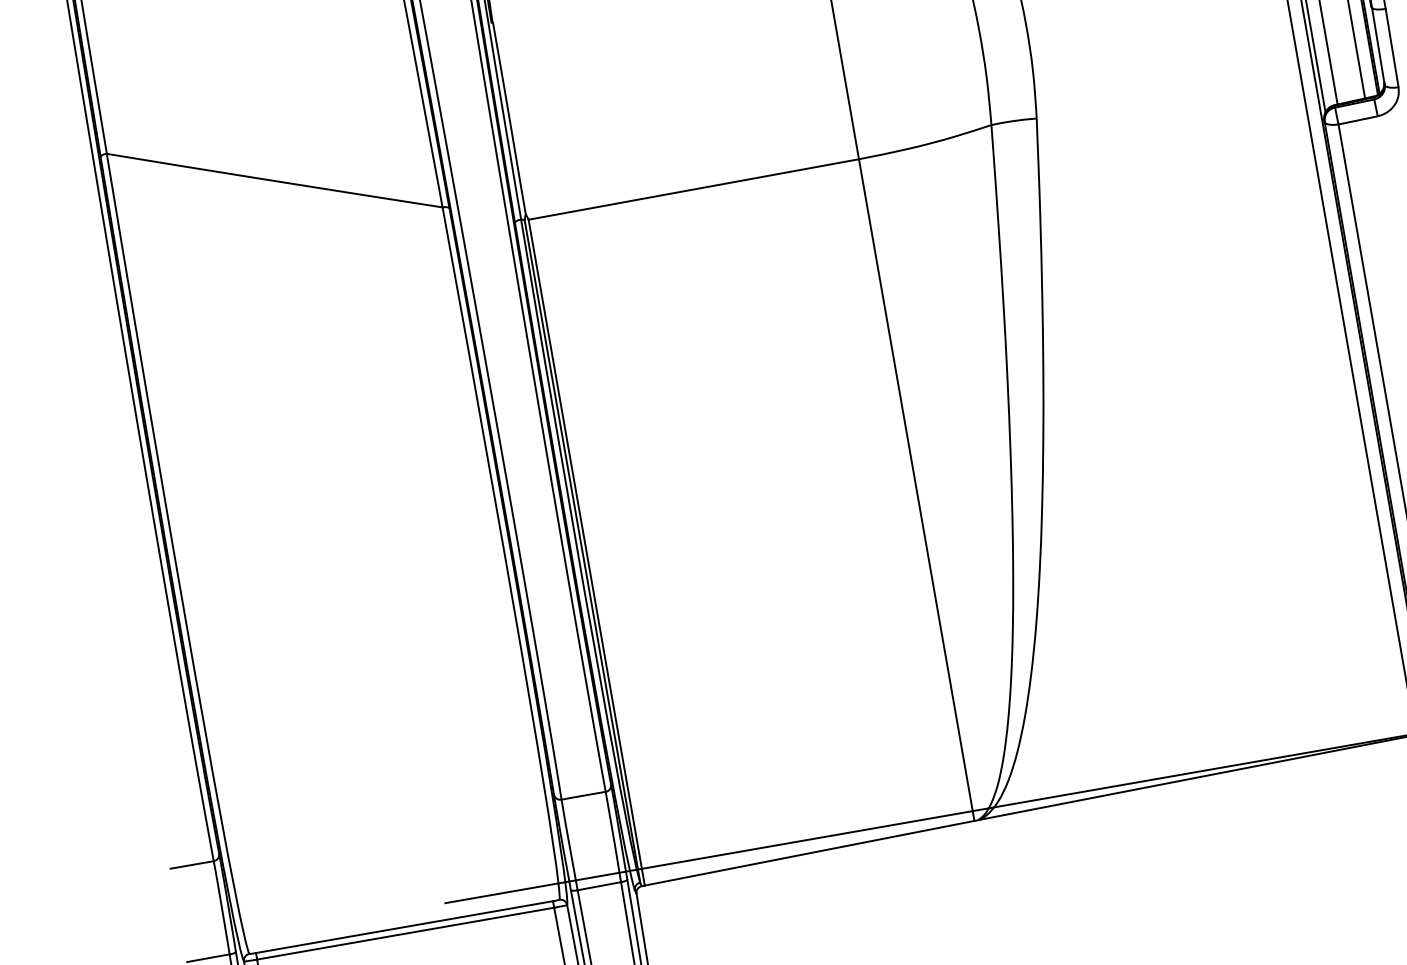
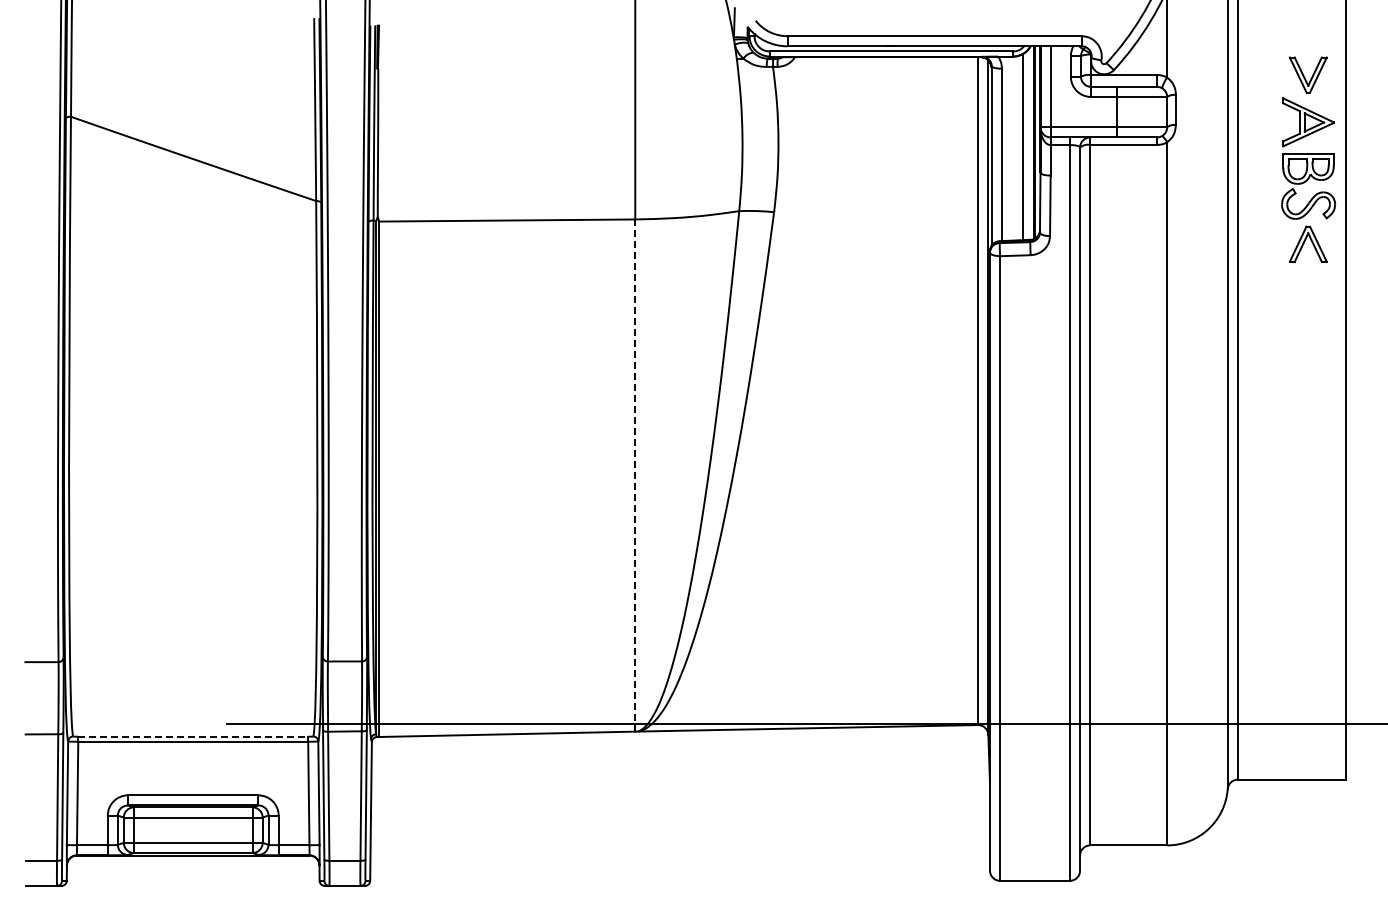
line: (916, 489) -> (635, 475), solid -> dashed
line: (404, 926) -> (193, 736), solid -> dashed

